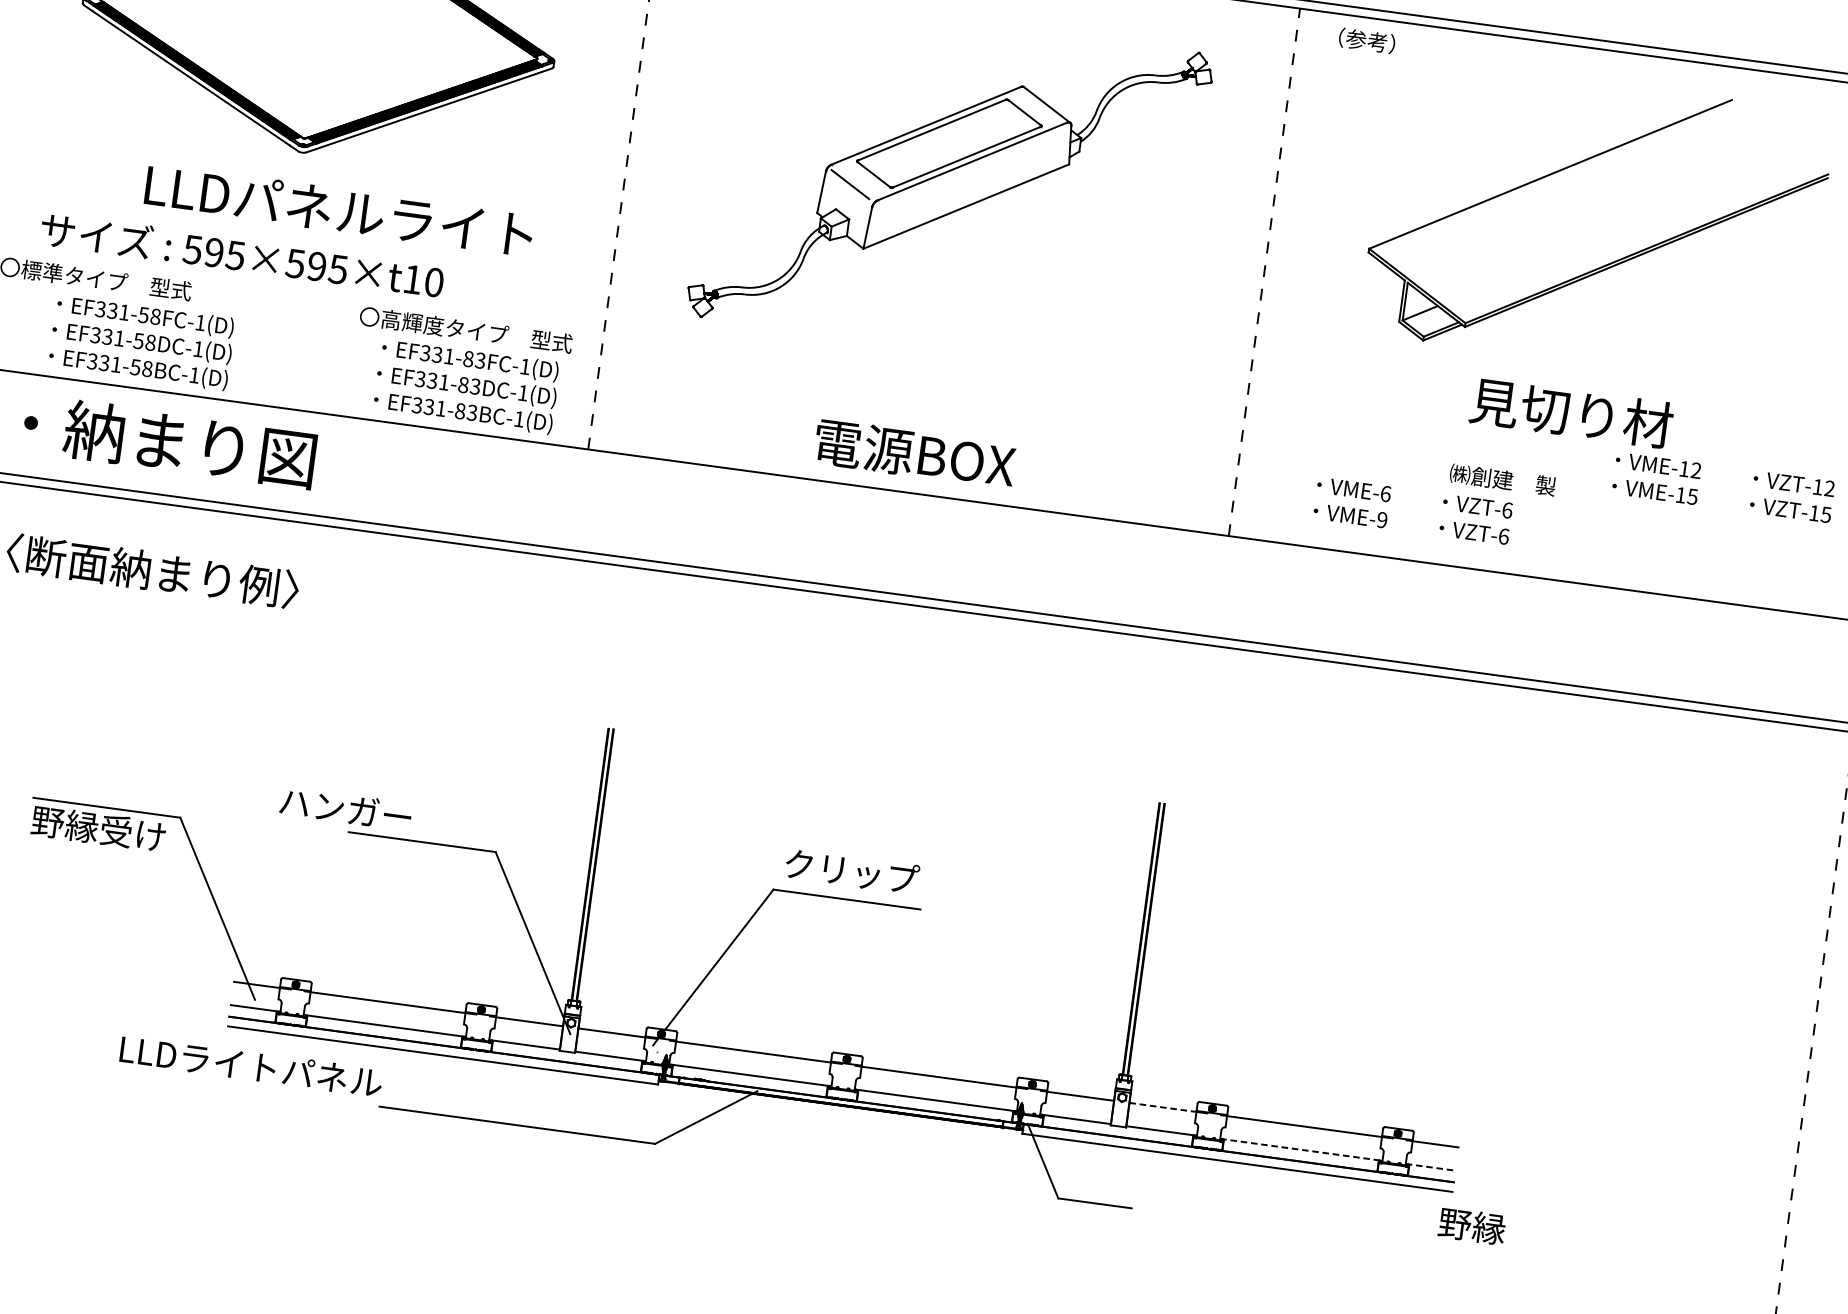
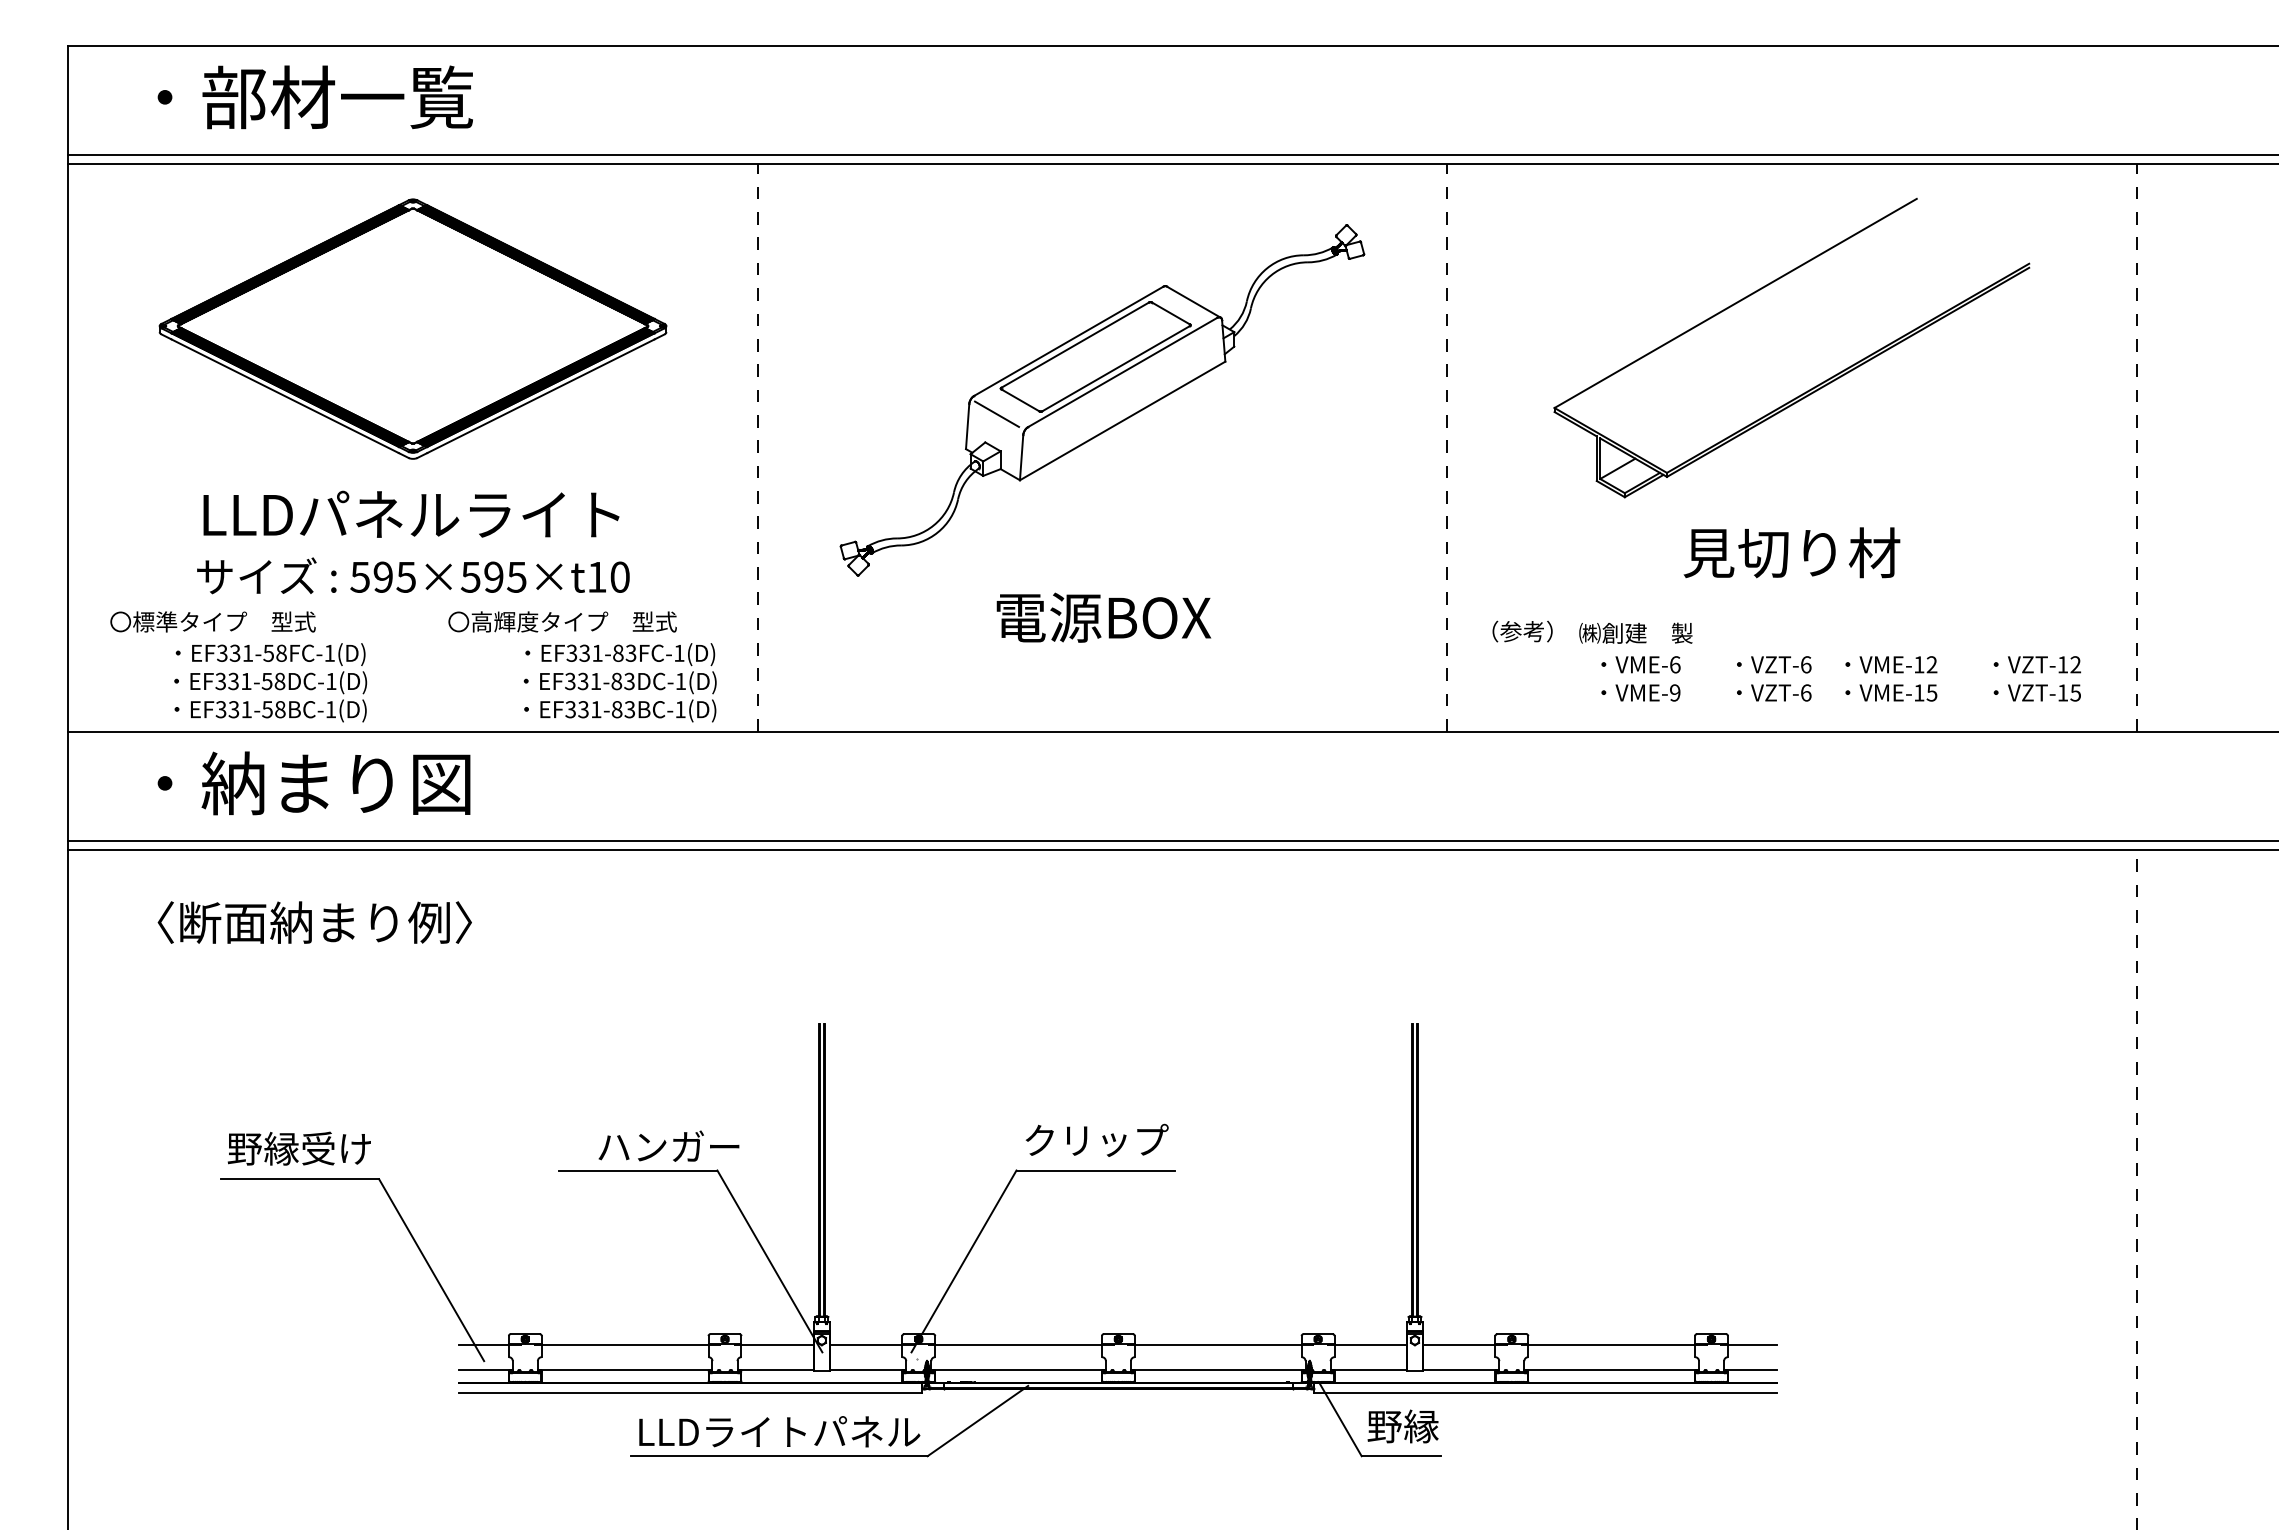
text: (1366, 40) -> (1522, 631), moved
text: (339, 209) -> (411, 513), moved
text: (242, 254) -> (413, 575), moved
text: (466, 329) -> (562, 621), moved
text: (914, 453) -> (1103, 617), moved
text: (1502, 479) -> (1635, 632), moved
text: (1722, 487) -> (1962, 678), moved
text: (1413, 510) -> (1706, 678), moved
text: (345, 808) -> (668, 1145), moved
text: (97, 828) -> (298, 1148), moved
text: (251, 1065) -> (779, 1431), moved
line: (1163, 1107) -> (1459, 1345), dashed -> solid
line: (1302, 1150) -> (1612, 1370), dashed -> solid
line: (1430, 1167) -> (1750, 1370), dashed -> solid
text: (1471, 1226) -> (1402, 1426), moved

